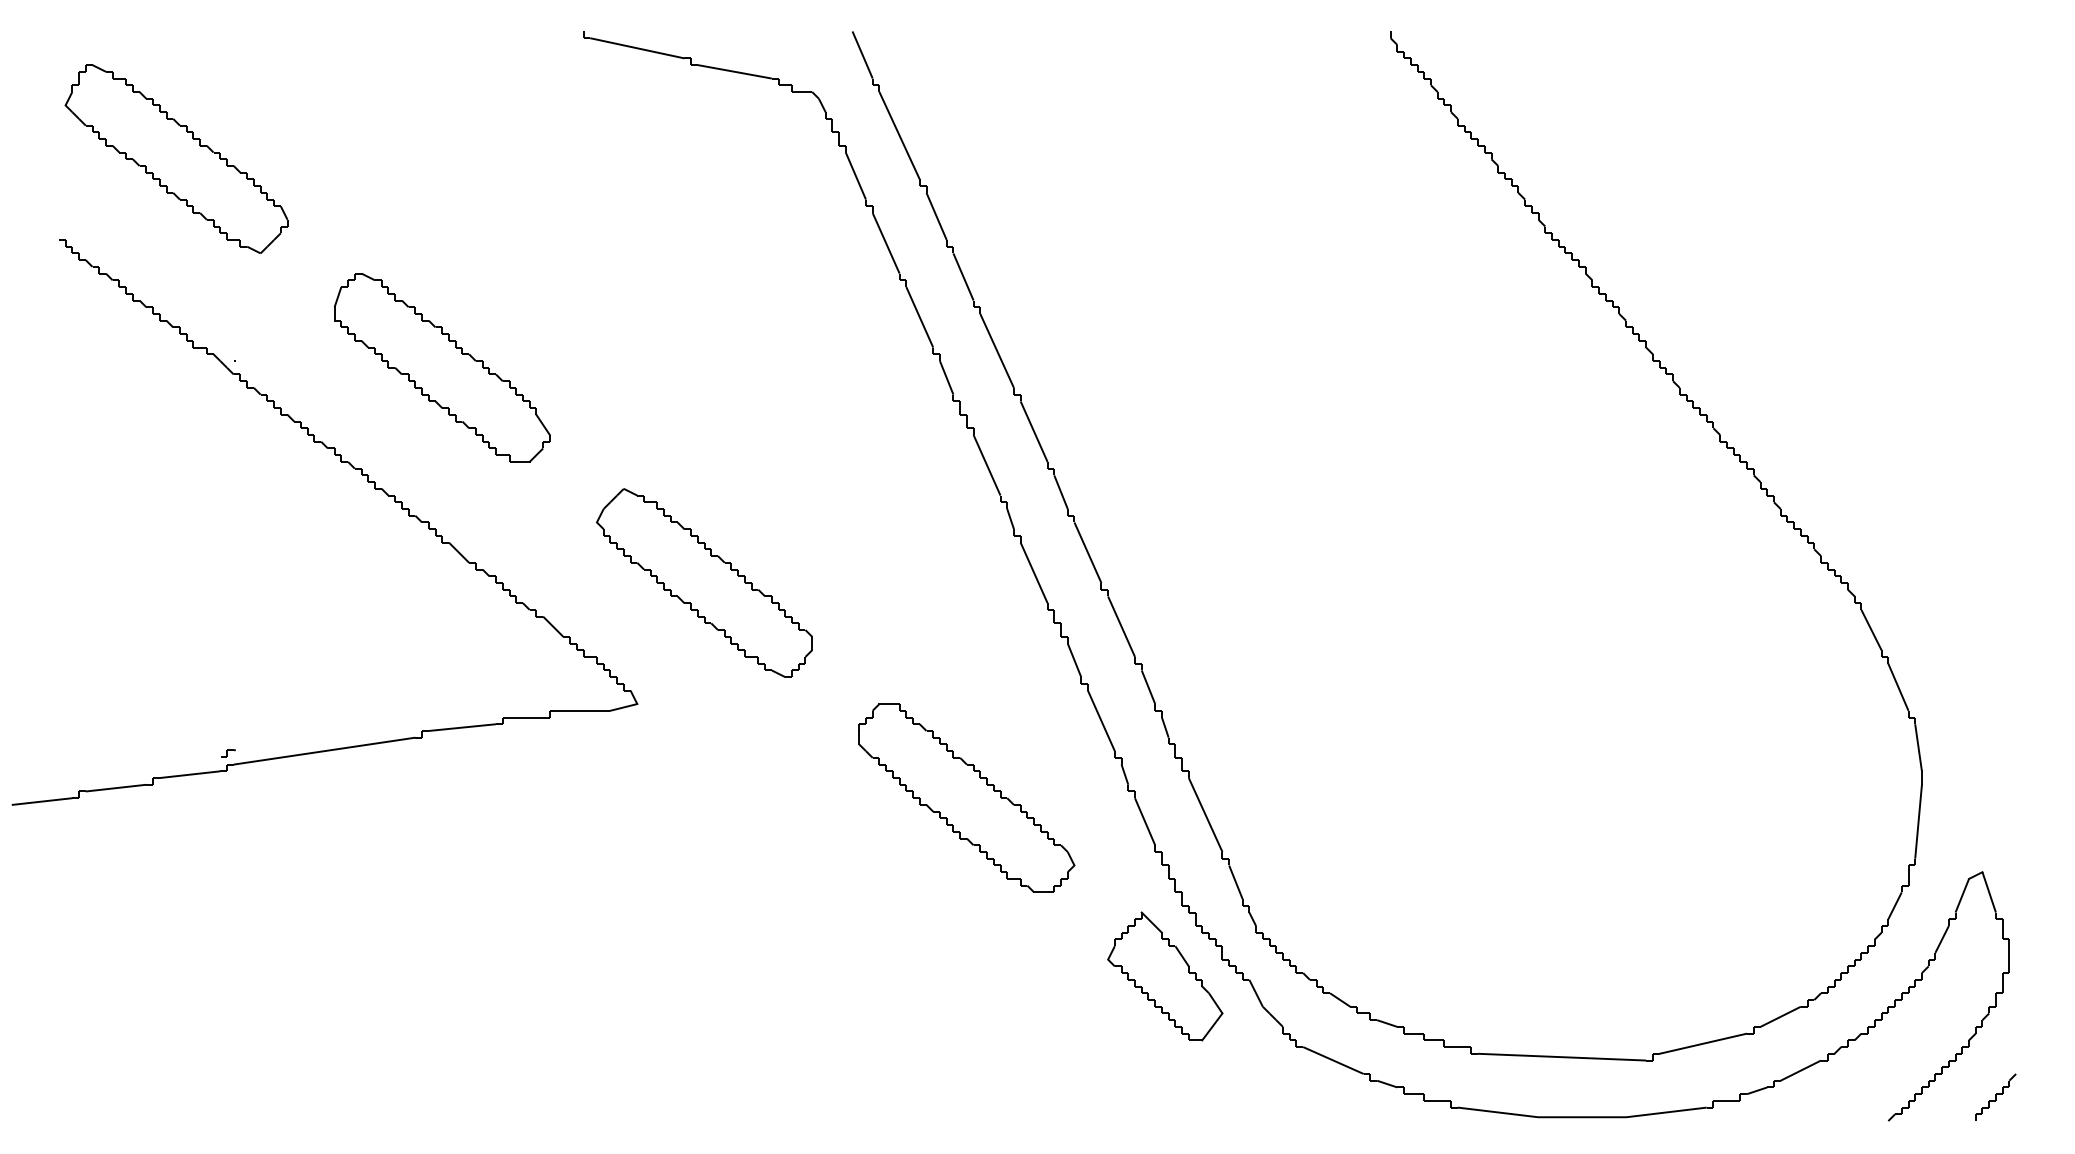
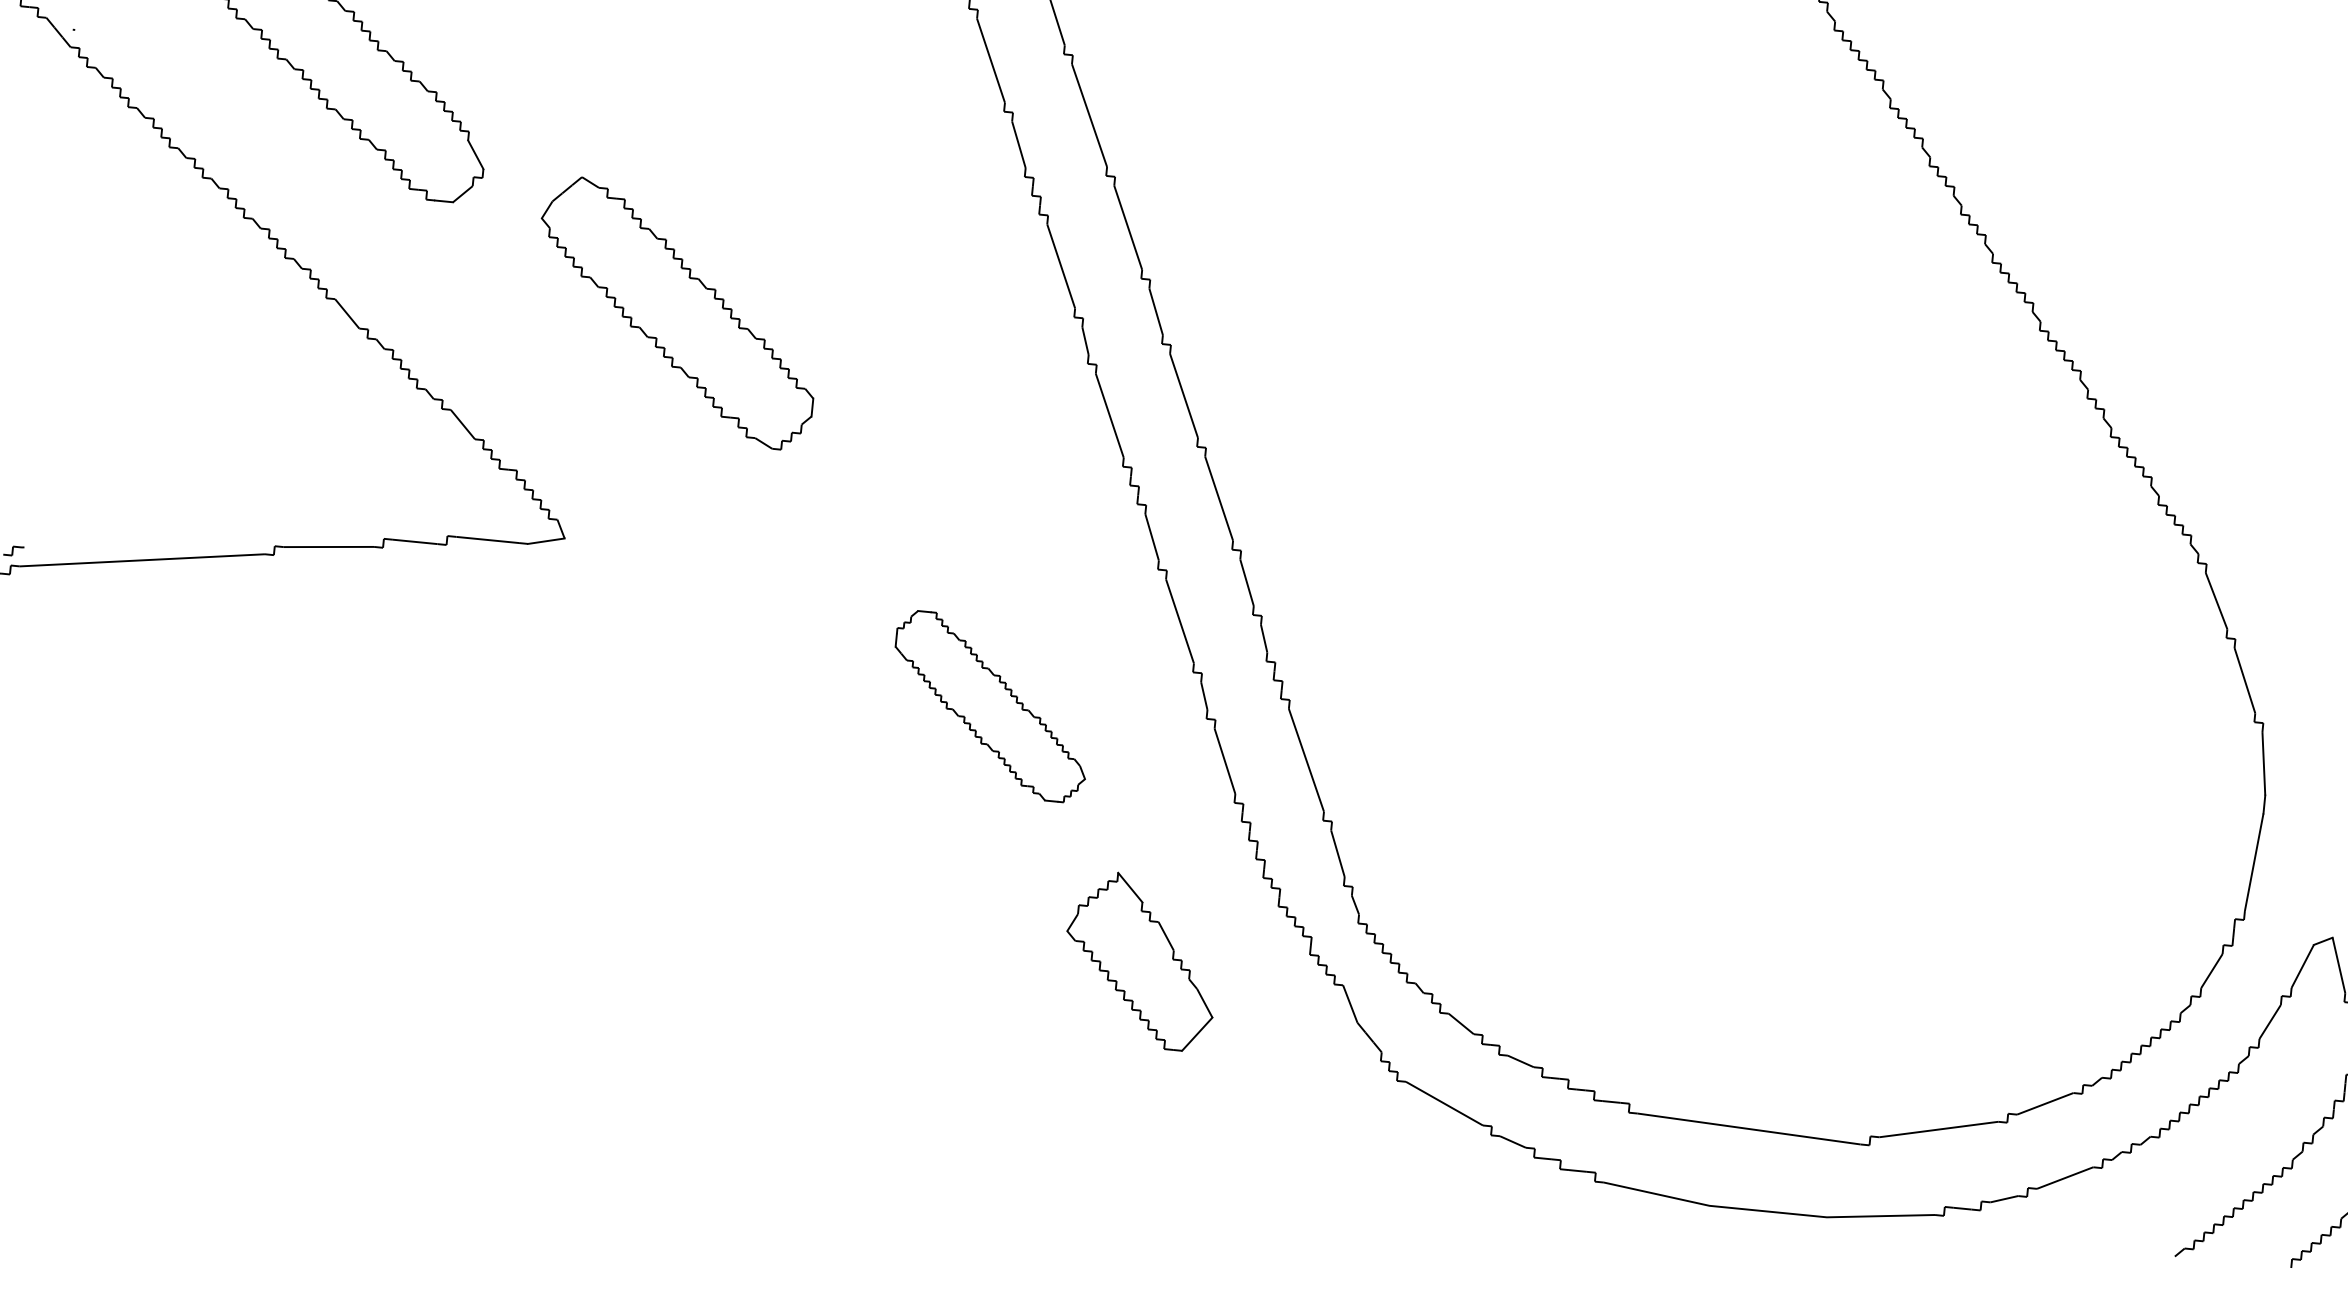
part: (704, 582) -> (677, 312), moved
part: (966, 797) -> (990, 705), size x0.7
part: (1165, 976) -> (1141, 961), moved

